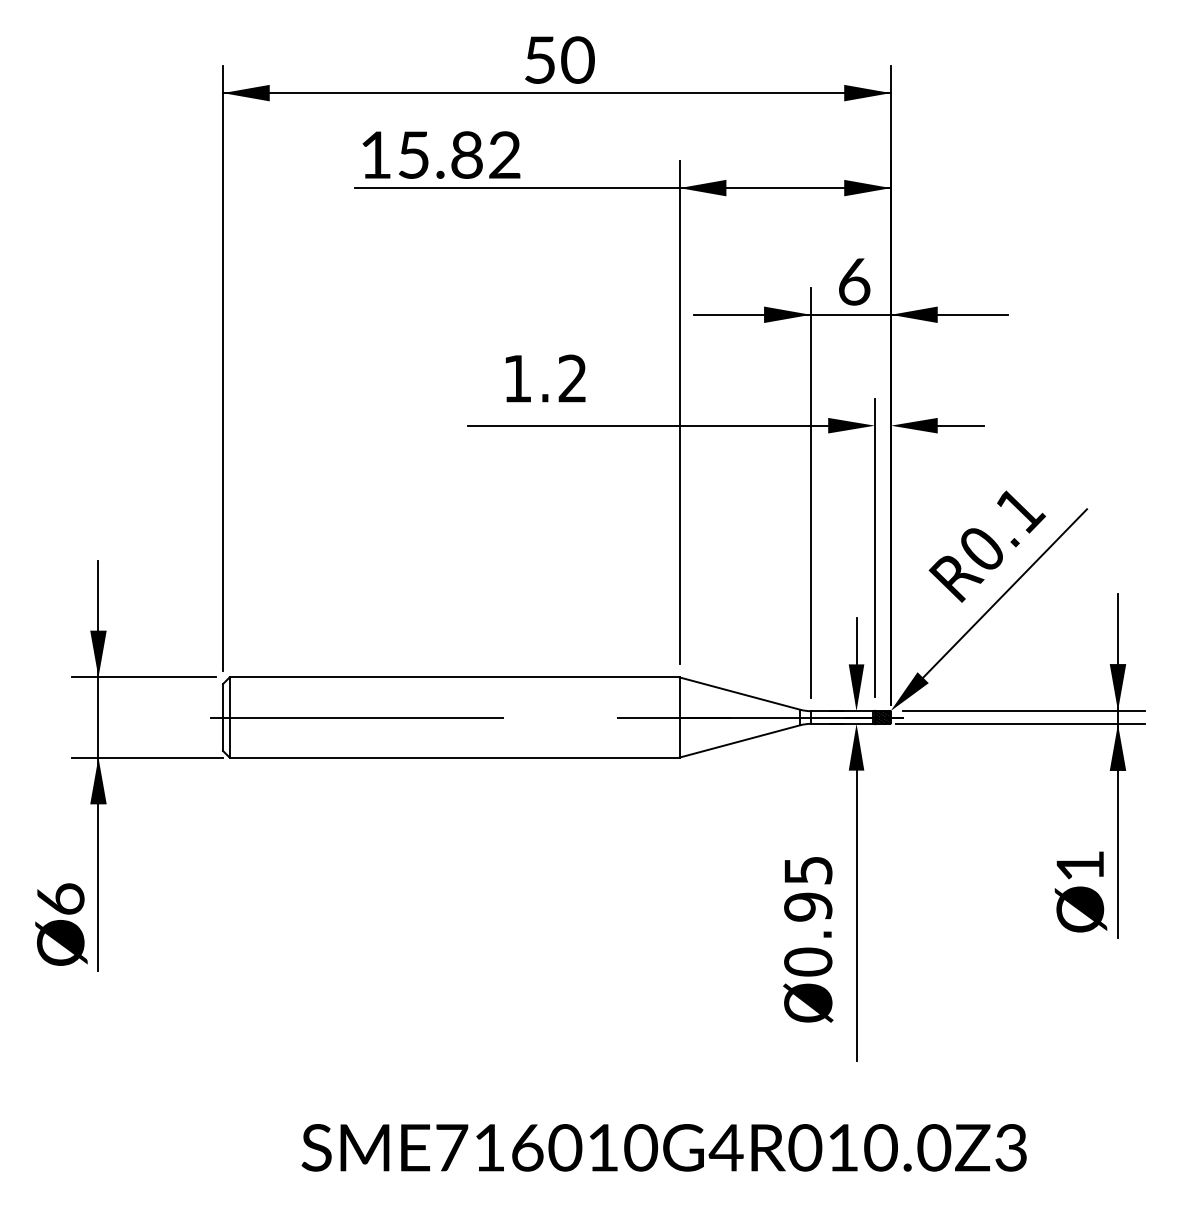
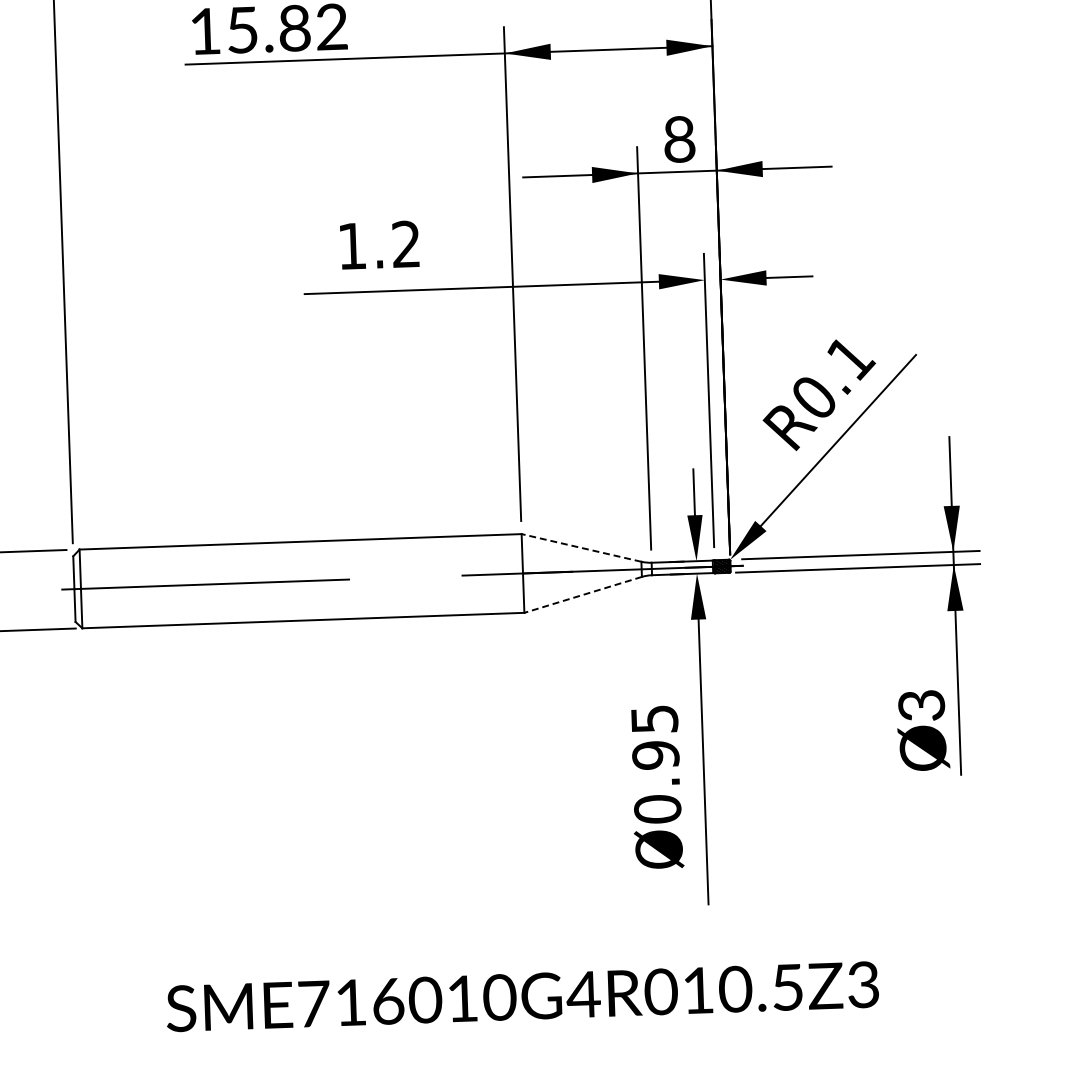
text: (854, 281) -> (679, 139), 6 -> 8
line: (740, 693) -> (581, 547), solid -> dashed
line: (740, 741) -> (583, 594), solid -> dashed
text: (1080, 865) -> (921, 705), 1 -> 3
text: (934, 1147) -> (788, 987), SME716010G4R010.0Z3 -> SME716010G4R010.5Z3

